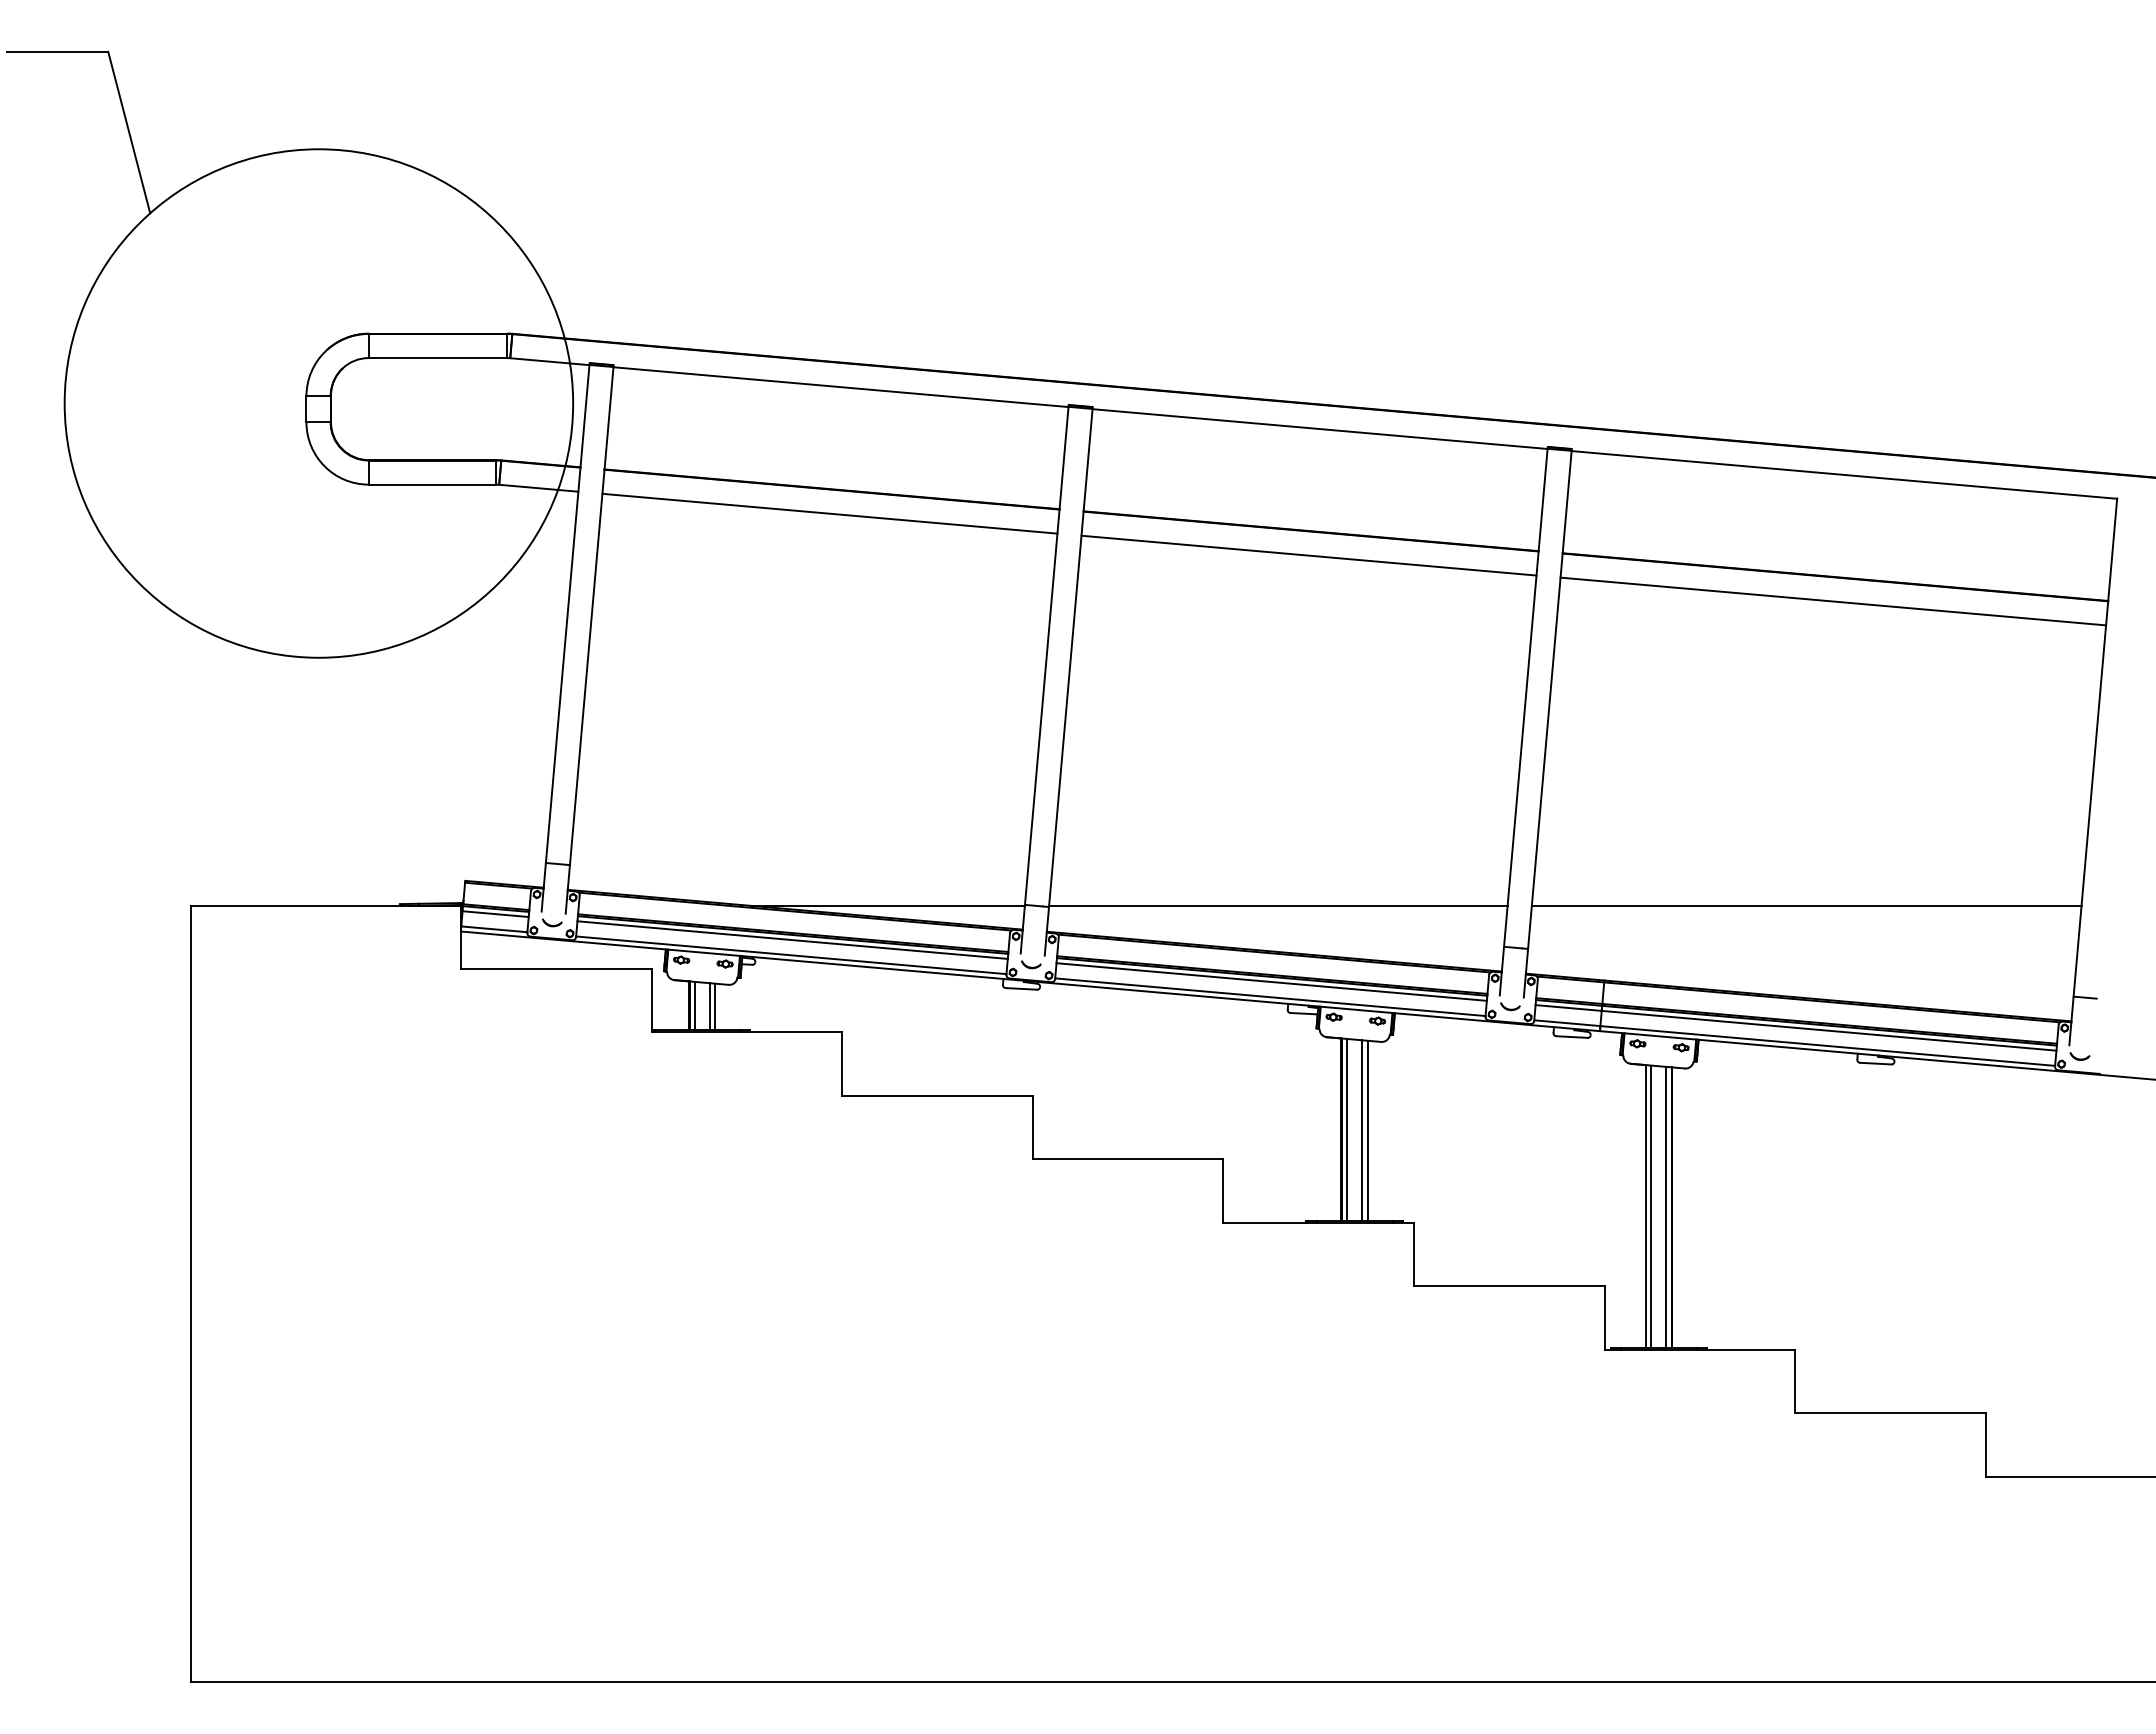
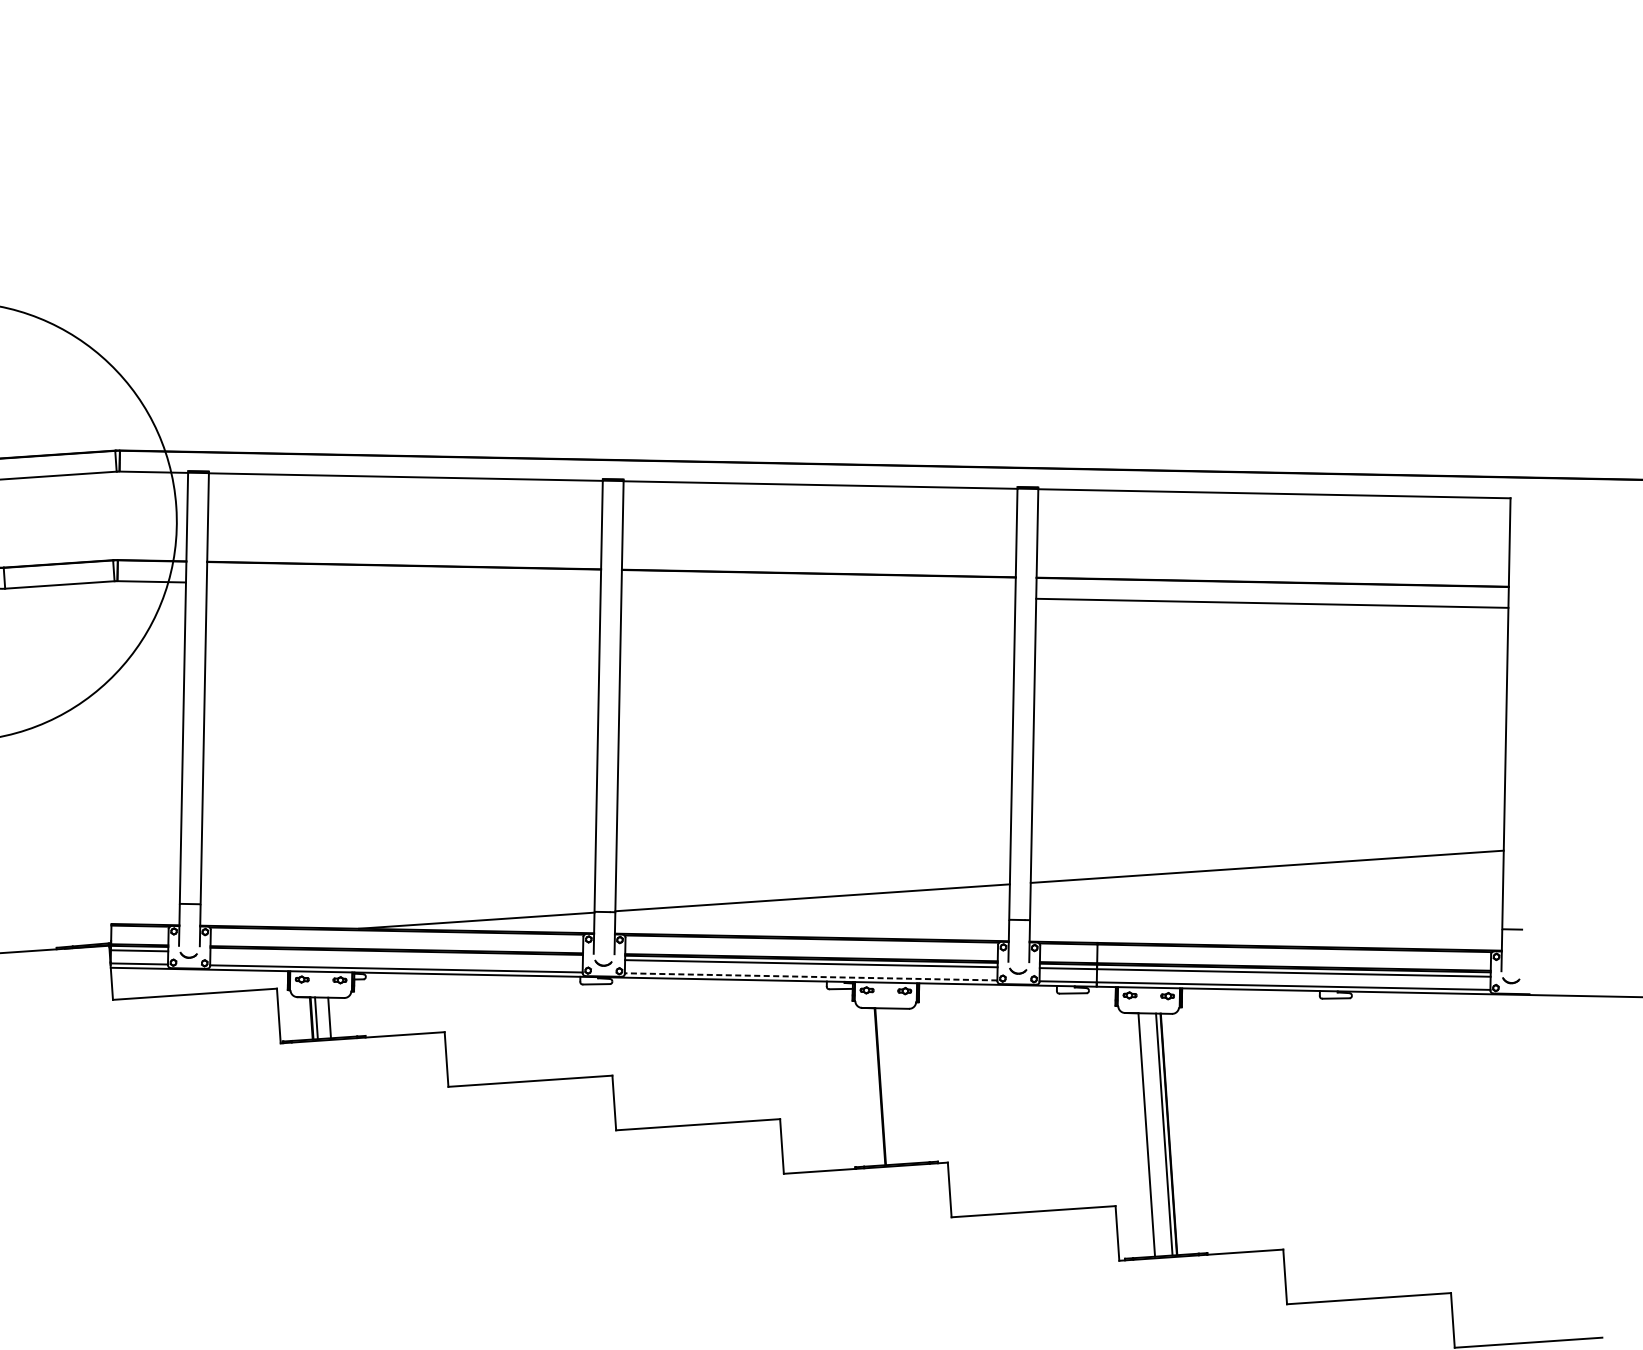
line: (829, 513) -> (403, 586), removed
line: (1308, 555) -> (818, 594), removed
line: (792, 939) -> (396, 955), removed
line: (1270, 997) -> (811, 977), solid -> dashed
line: (715, 1006) -> (334, 1017), removed
line: (1347, 1129) -> (885, 1086), removed
line: (1362, 1130) -> (898, 1086), removed
line: (1367, 1130) -> (902, 1085), removed
line: (1651, 1206) -> (1151, 1134), removed

